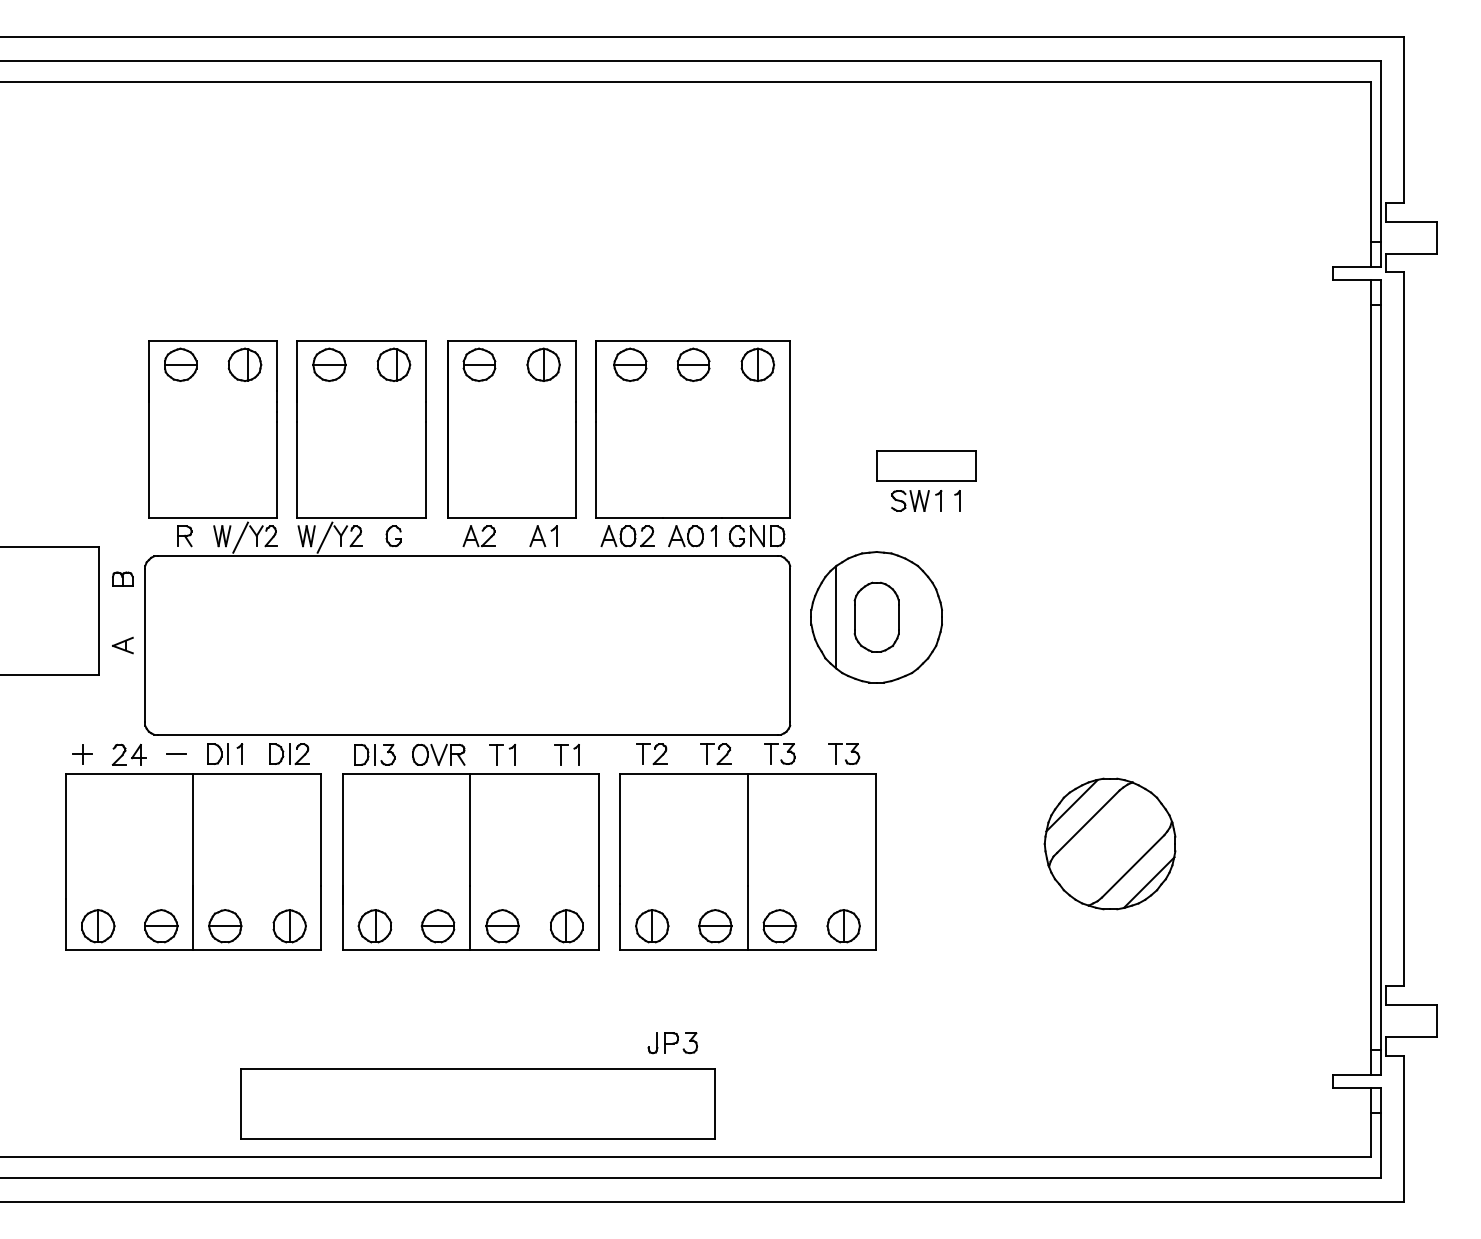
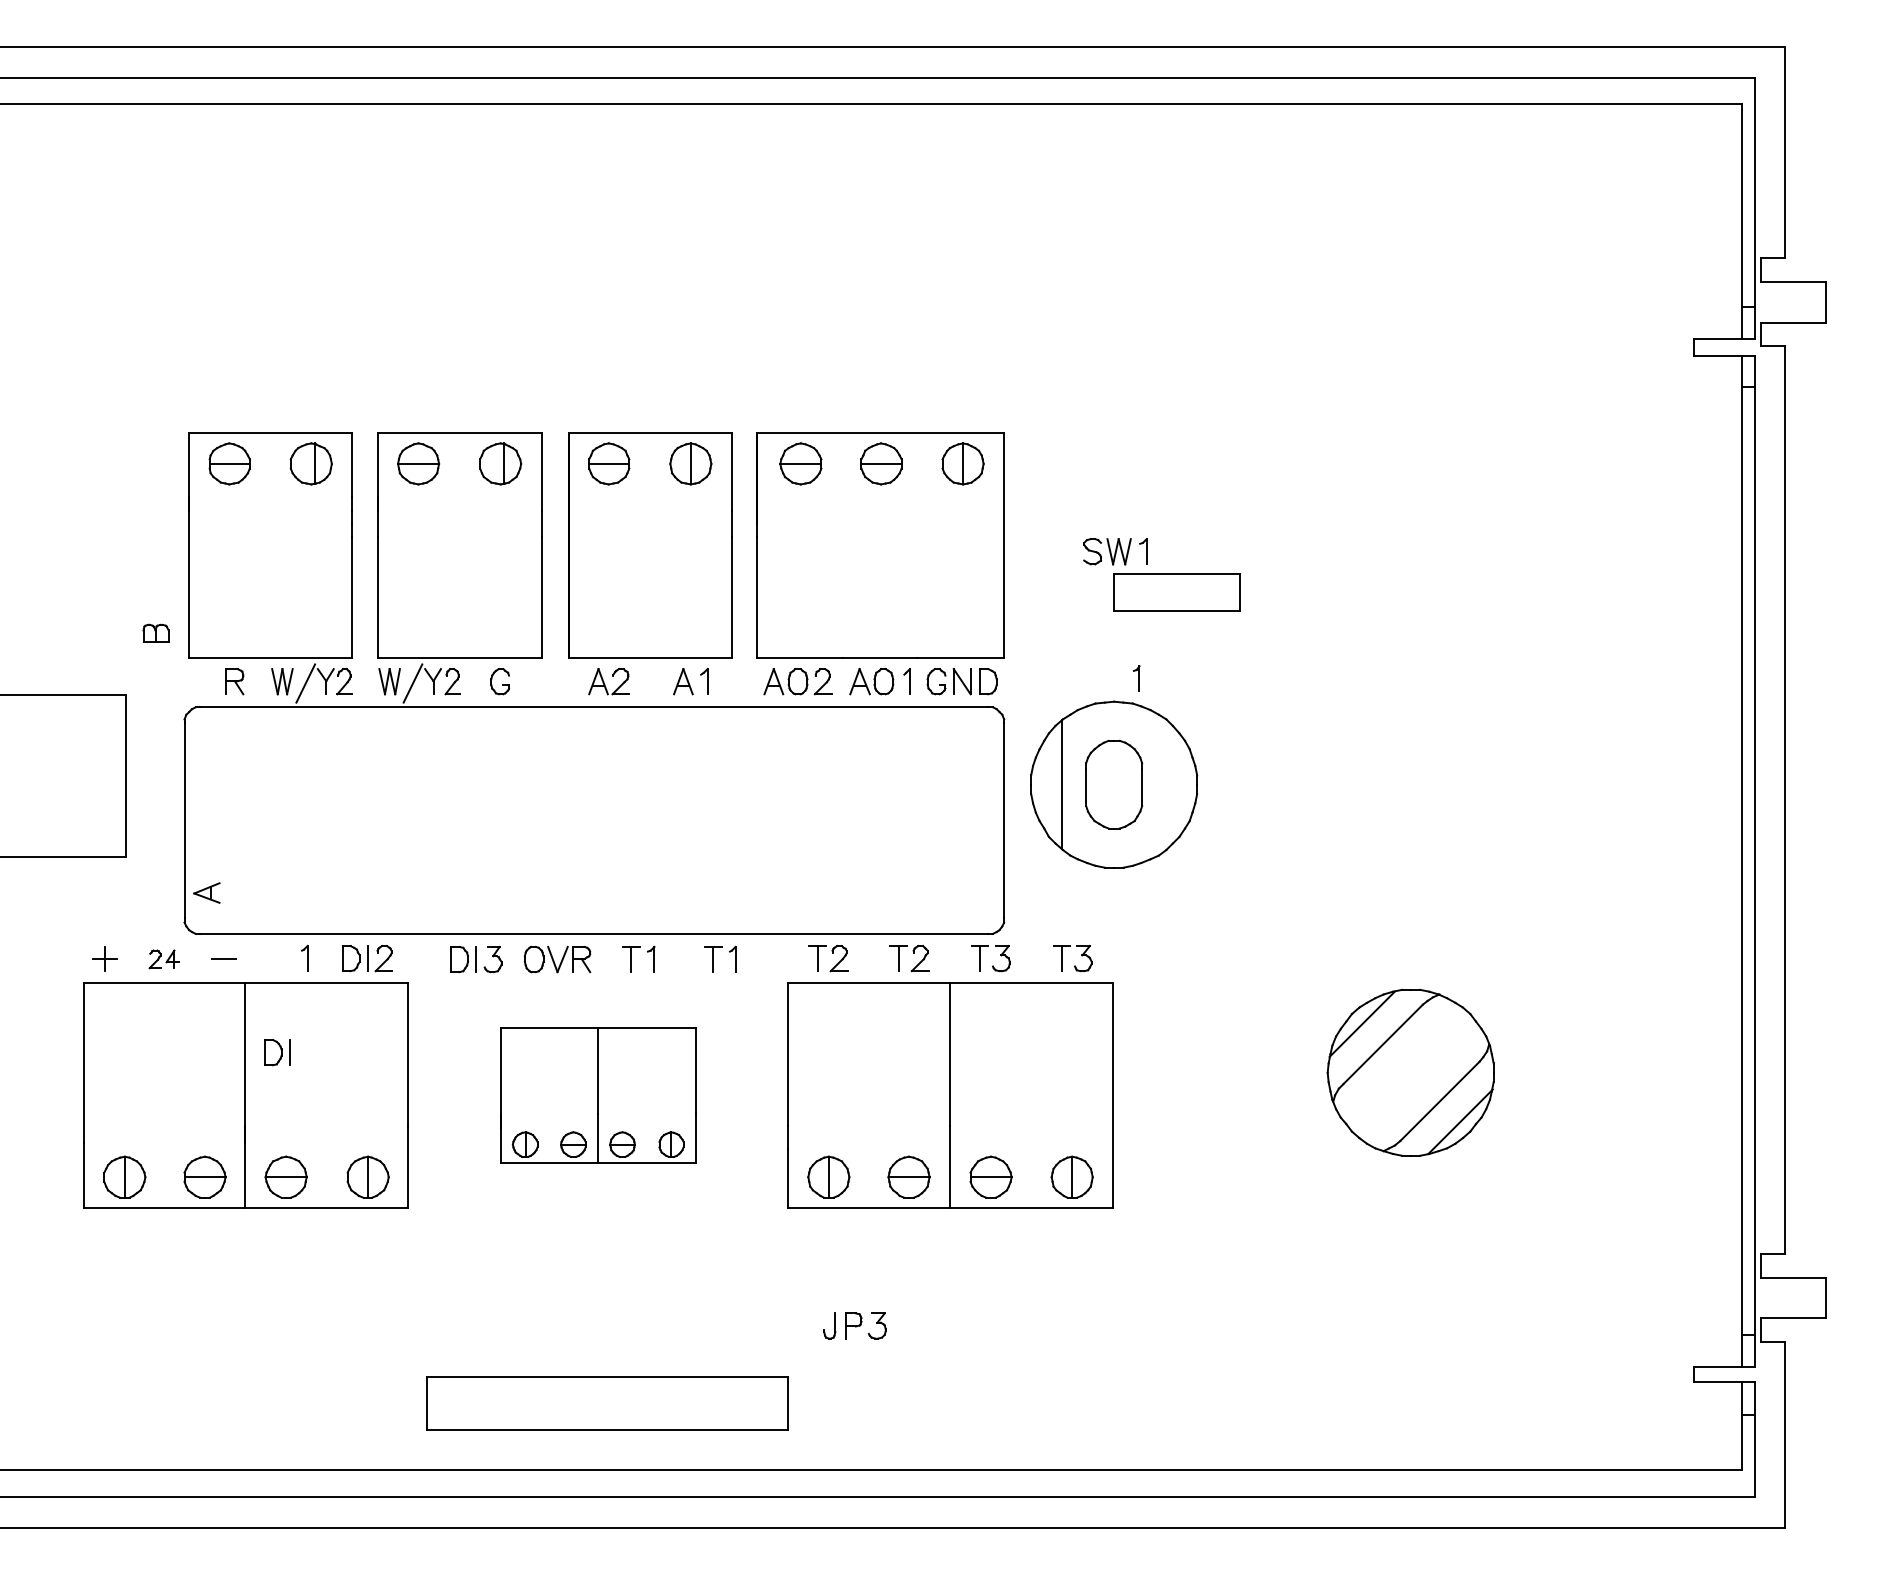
part: (916, 500) -> (1115, 551), moved
part: (957, 500) -> (1136, 678), moved
part: (122, 578) -> (155, 632), moved
part: (122, 645) -> (206, 892), moved
part: (217, 753) -> (276, 1051), moved
part: (128, 754) -> (163, 959), size x0.7
part: (470, 861) -> (597, 1095), size x0.6
part: (477, 1103) -> (606, 1402), size x0.6

